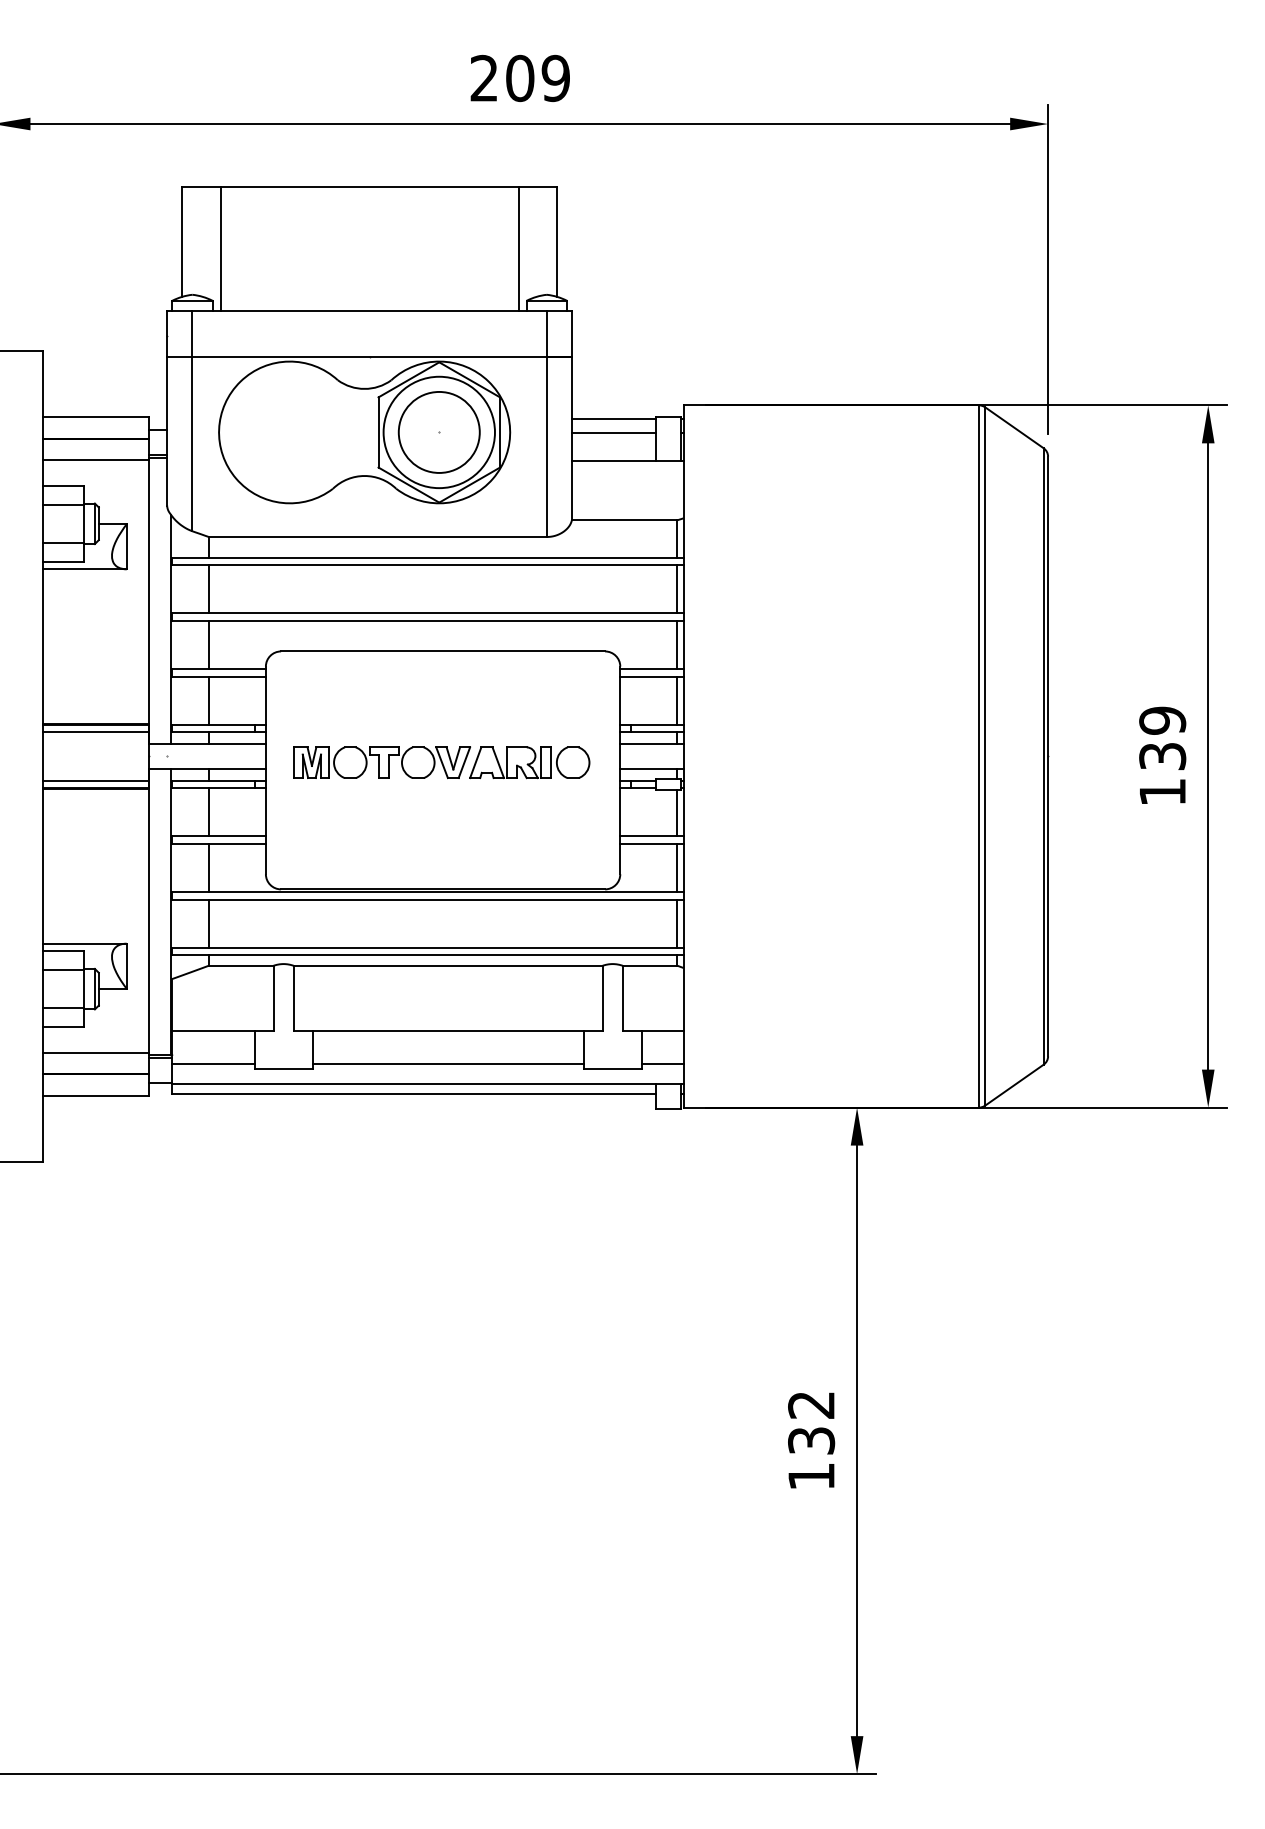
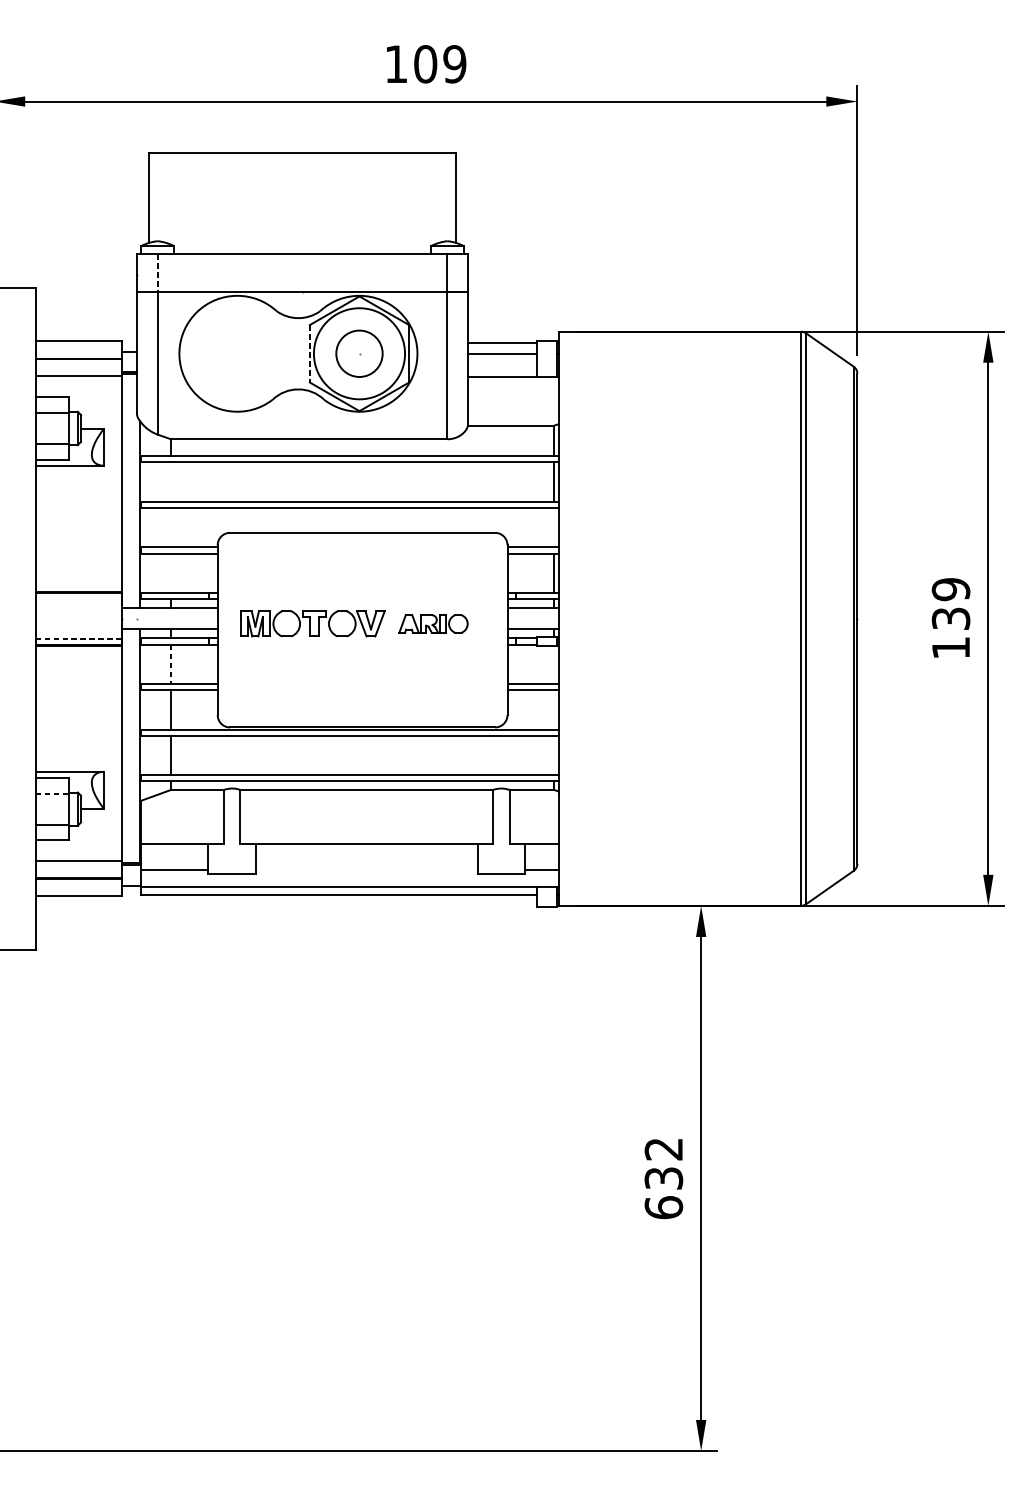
text: (483, 77) -> (395, 63), 209 -> 109
line: (220, 248) -> (180, 203), removed
line: (518, 248) -> (424, 203), removed
line: (192, 333) -> (157, 272), solid -> dashed
circle: (438, 431) -> (358, 353), size x0.7
line: (378, 432) -> (309, 353), solid -> dashed
line: (208, 589) -> (170, 482), removed
line: (208, 645) -> (170, 528), removed
line: (677, 645) -> (554, 528), removed
line: (208, 700) -> (170, 572), removed
line: (96, 731) -> (79, 598), removed
part: (529, 762) -> (433, 623), size x0.7
line: (96, 781) -> (79, 639), solid -> dashed
line: (208, 812) -> (170, 664), solid -> dashed
line: (677, 813) -> (554, 665), removed
line: (677, 867) -> (554, 709), removed
line: (677, 923) -> (554, 755), removed
line: (63, 970) -> (52, 793), solid -> dashed
line: (447, 1064) -> (366, 870), removed
text: (811, 1476) -> (663, 1207), 132 -> 632

